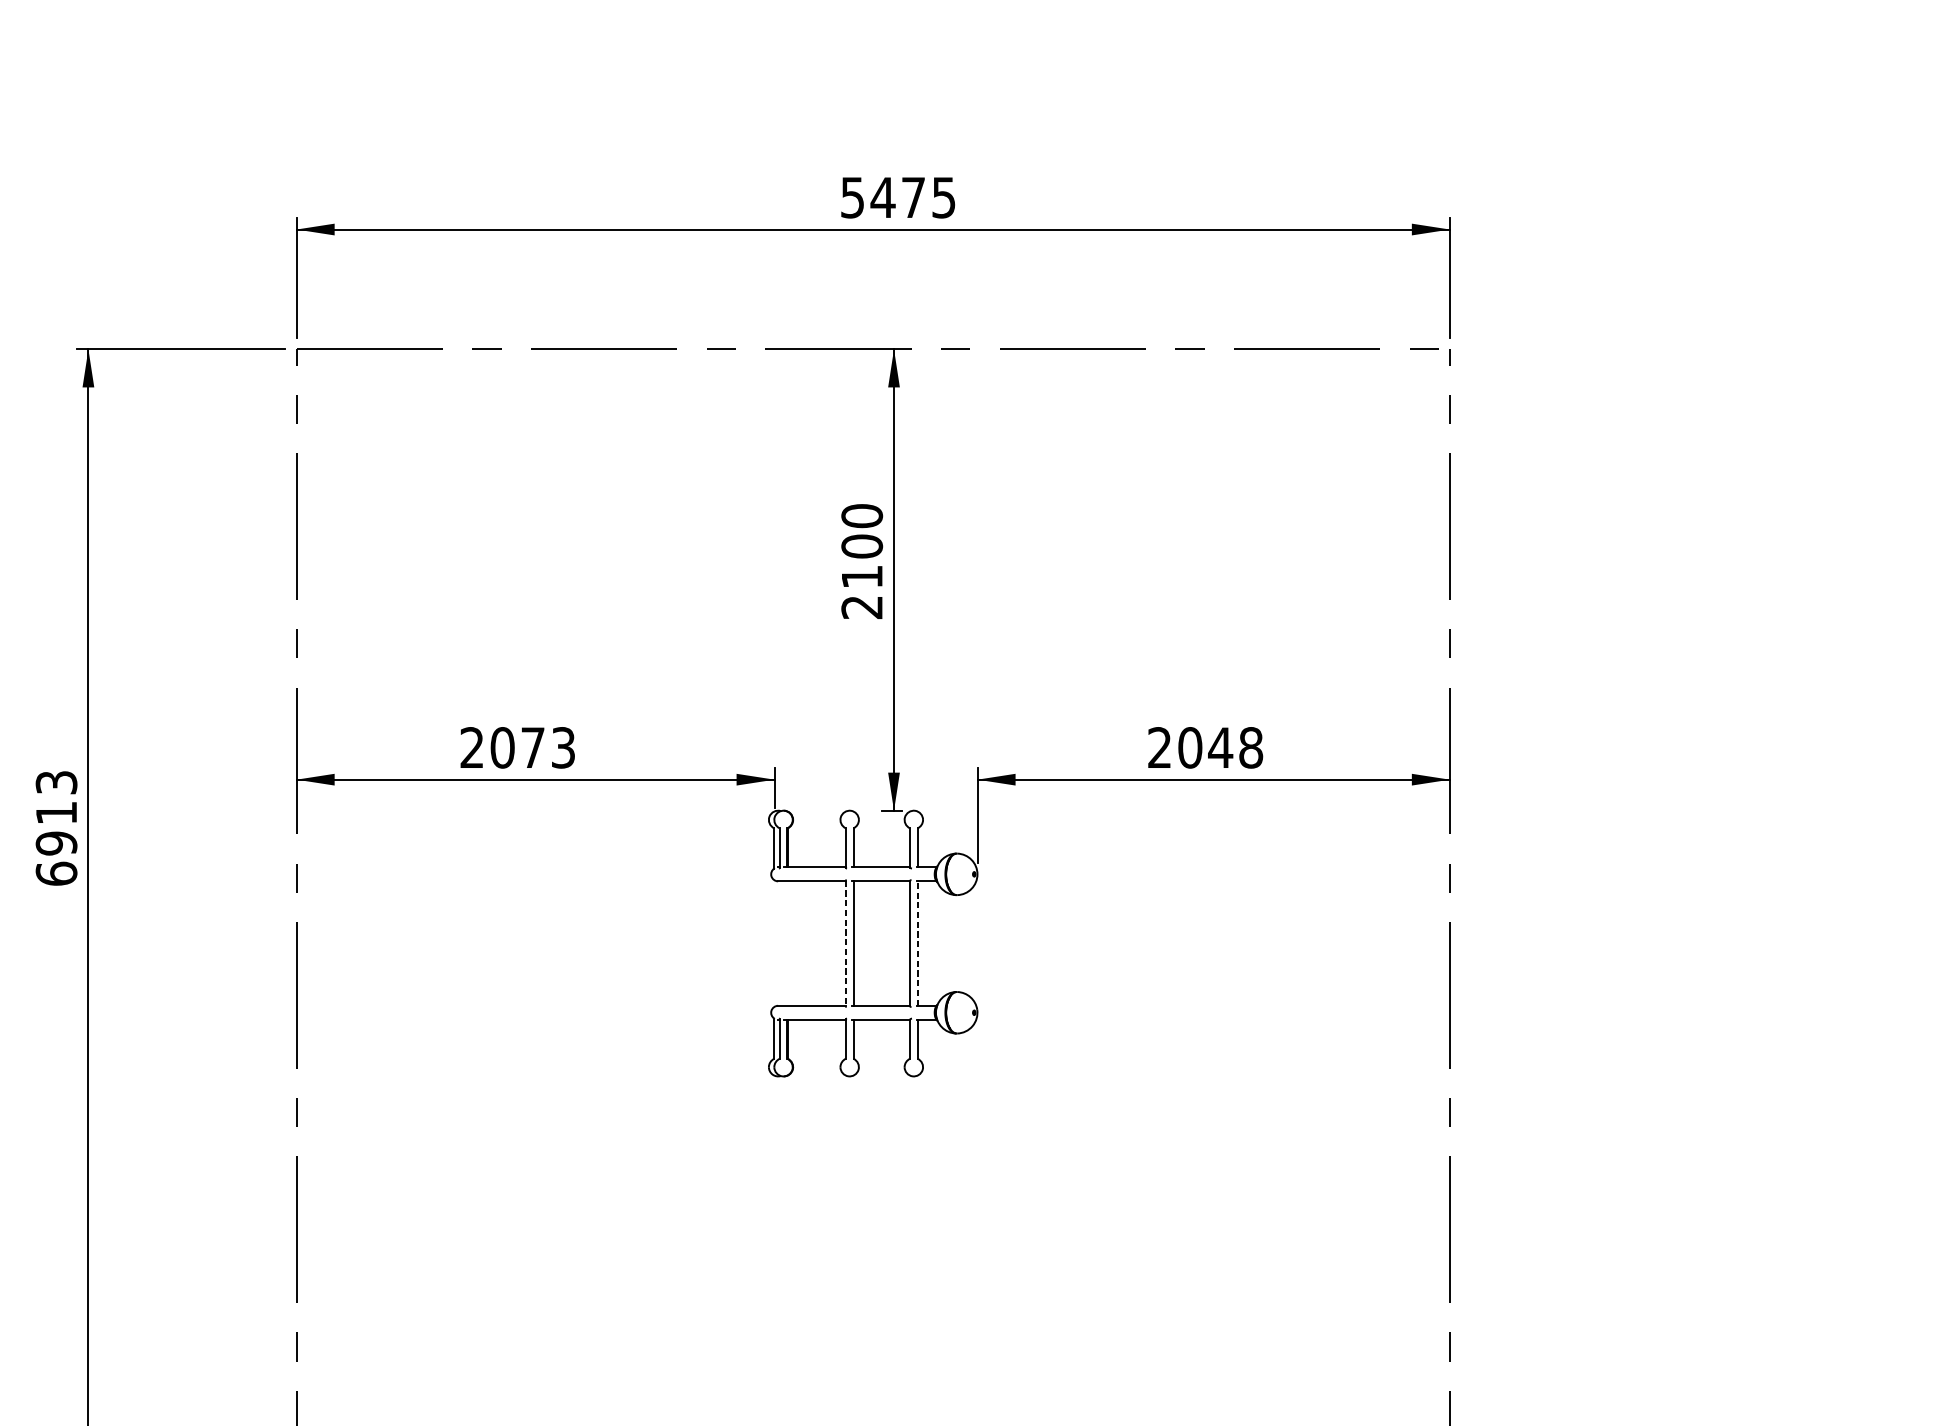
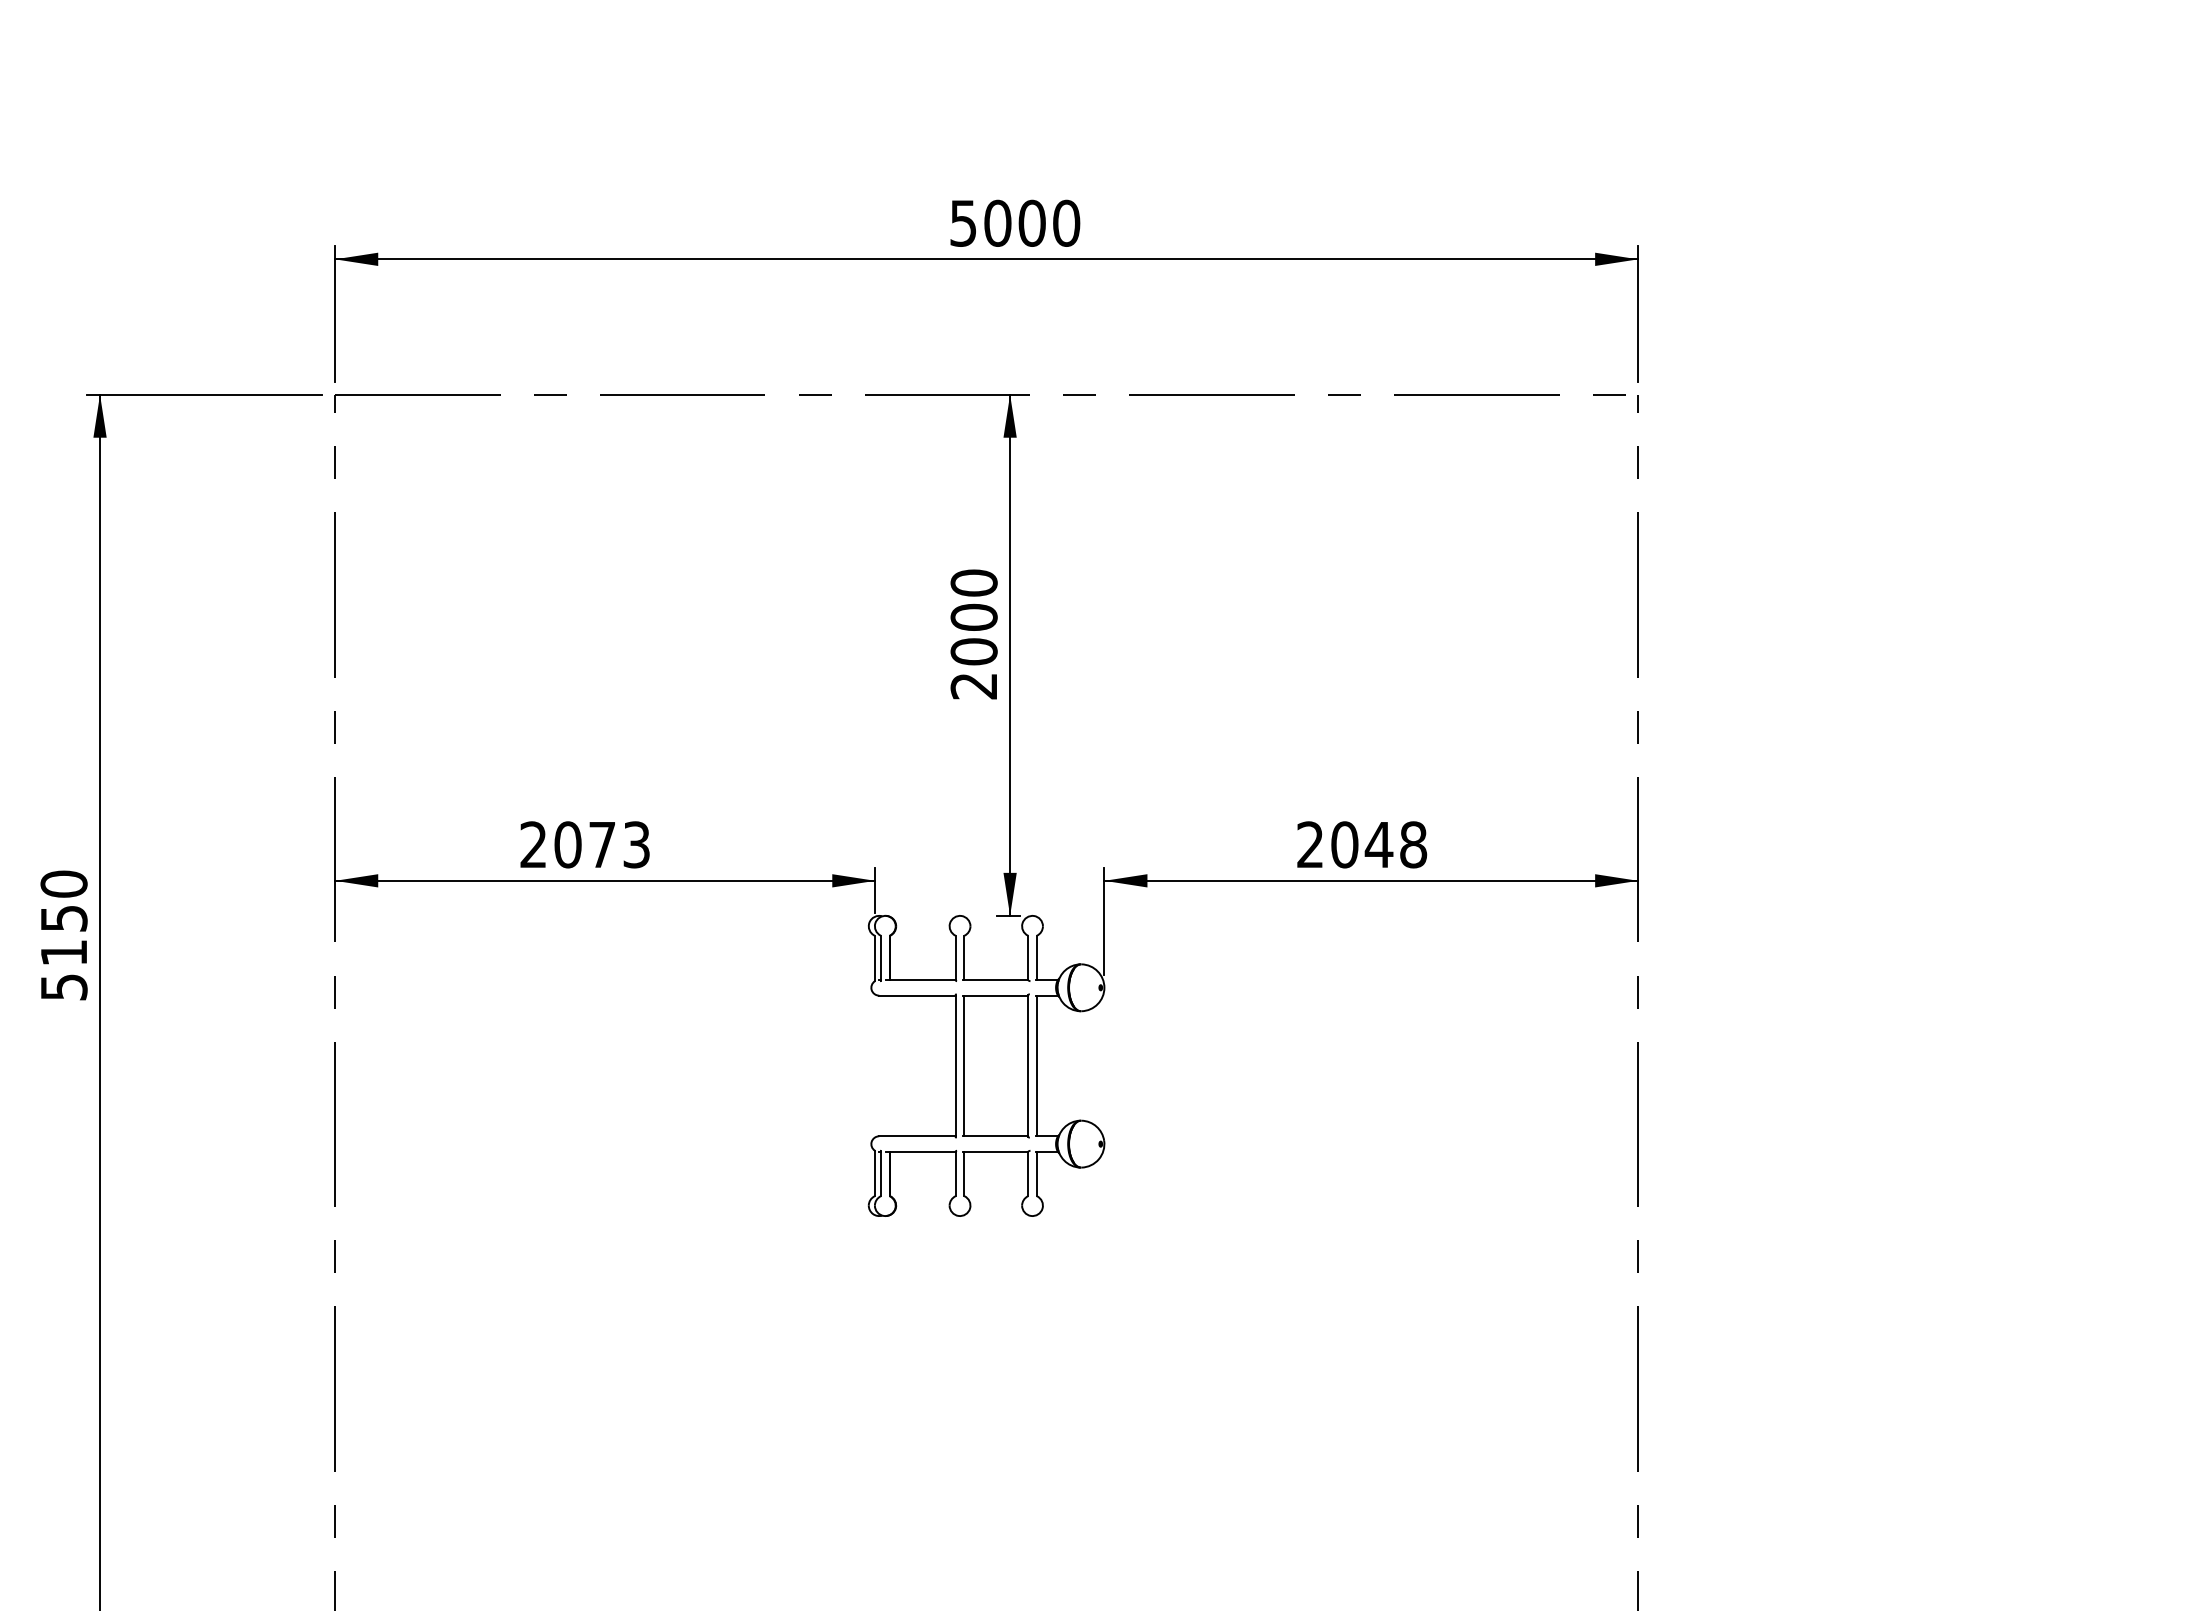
text: (912, 196) -> (1031, 222), 5475 -> 5000
text: (861, 576) -> (973, 651), 2100 -> 2000
text: (56, 828) -> (63, 935), 6913 -> 5150
line: (917, 943) -> (1036, 1065), dashed -> solid
line: (845, 944) -> (955, 1066), dashed -> solid

